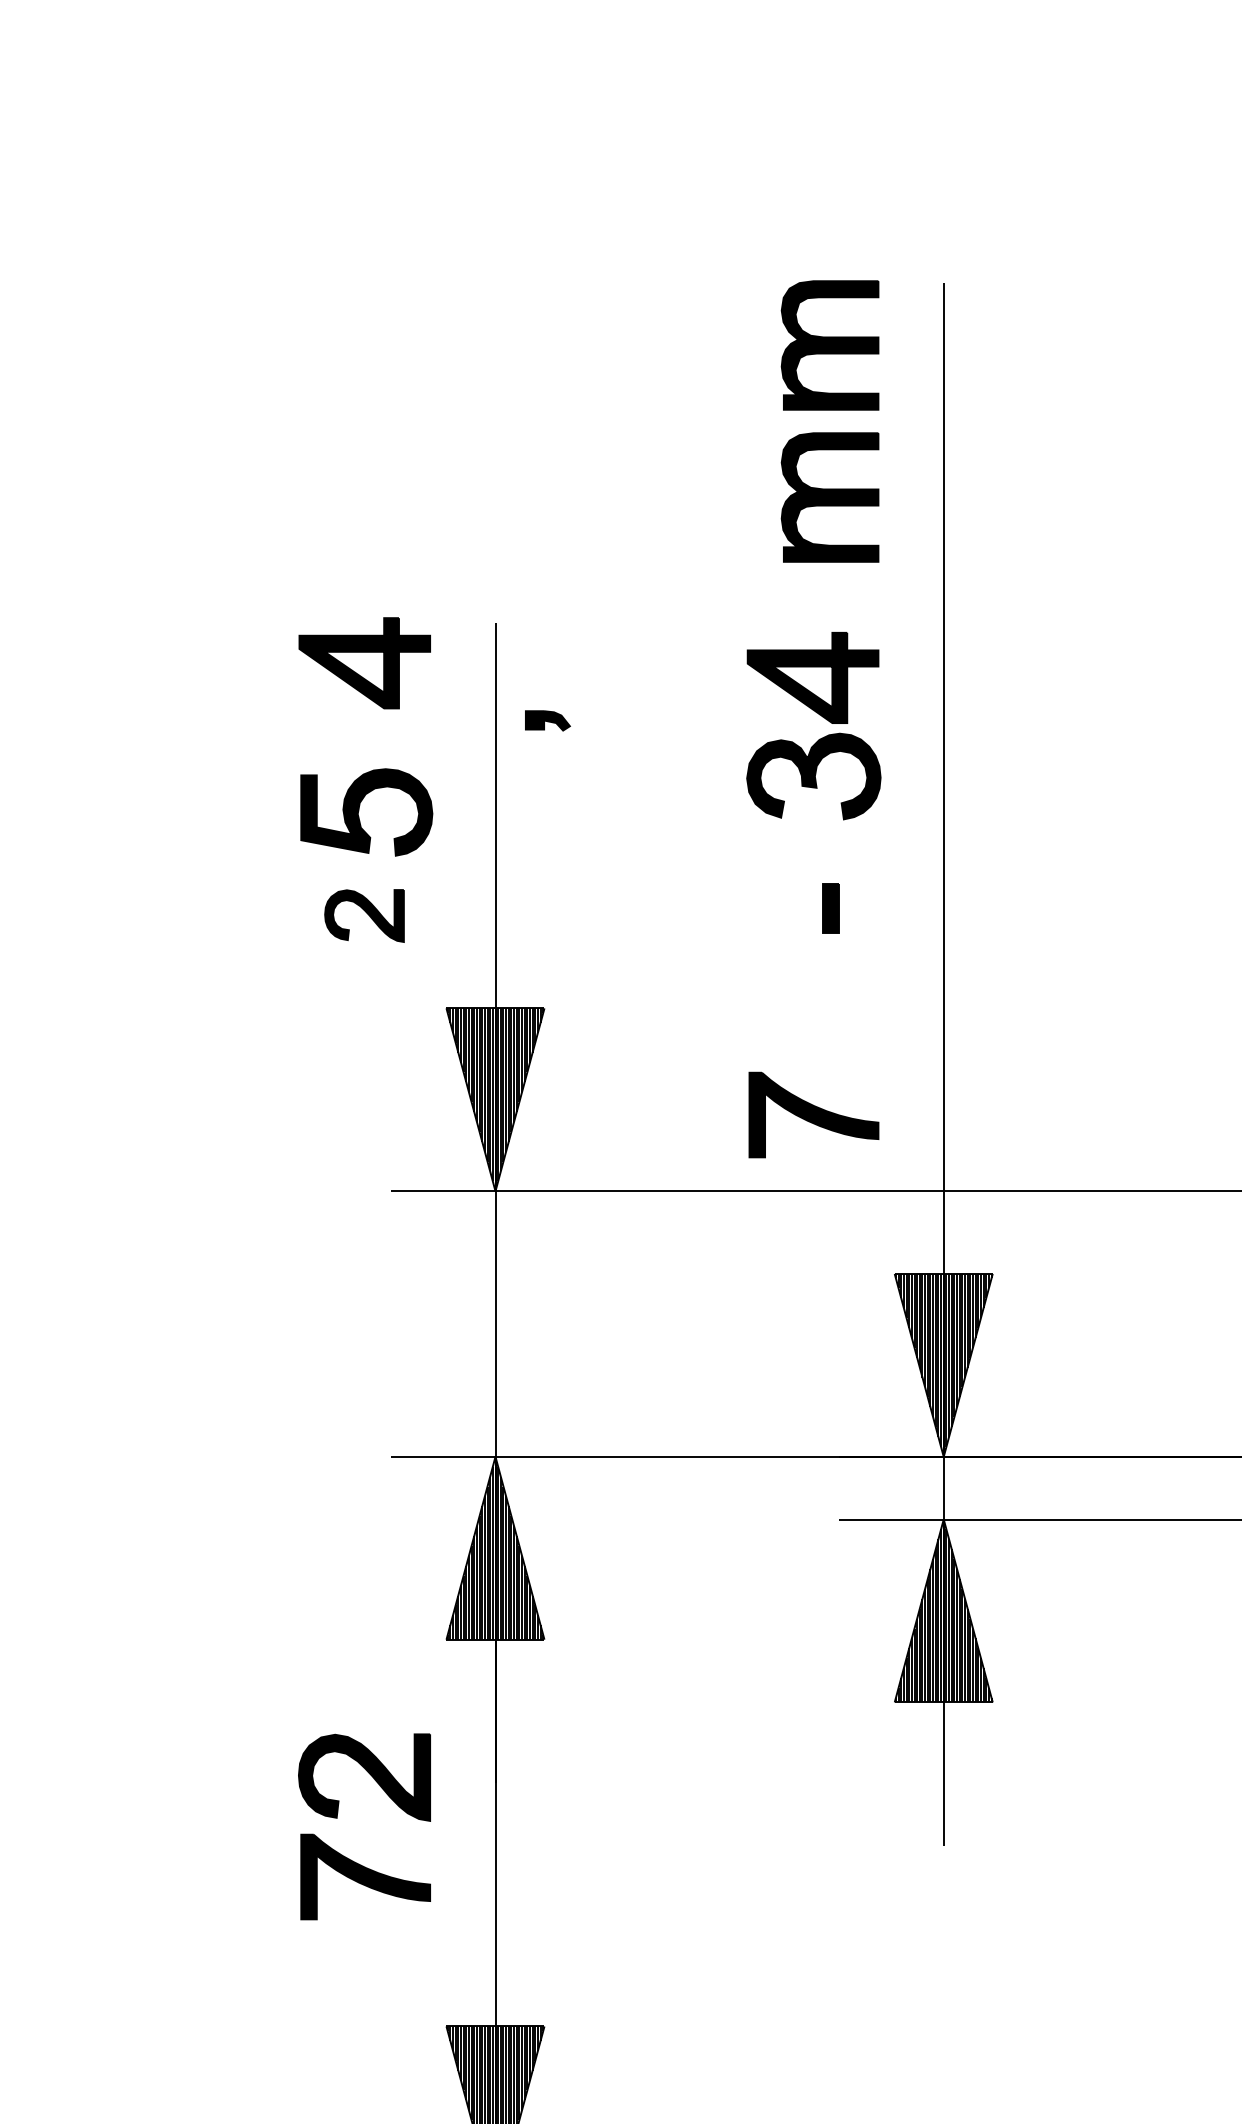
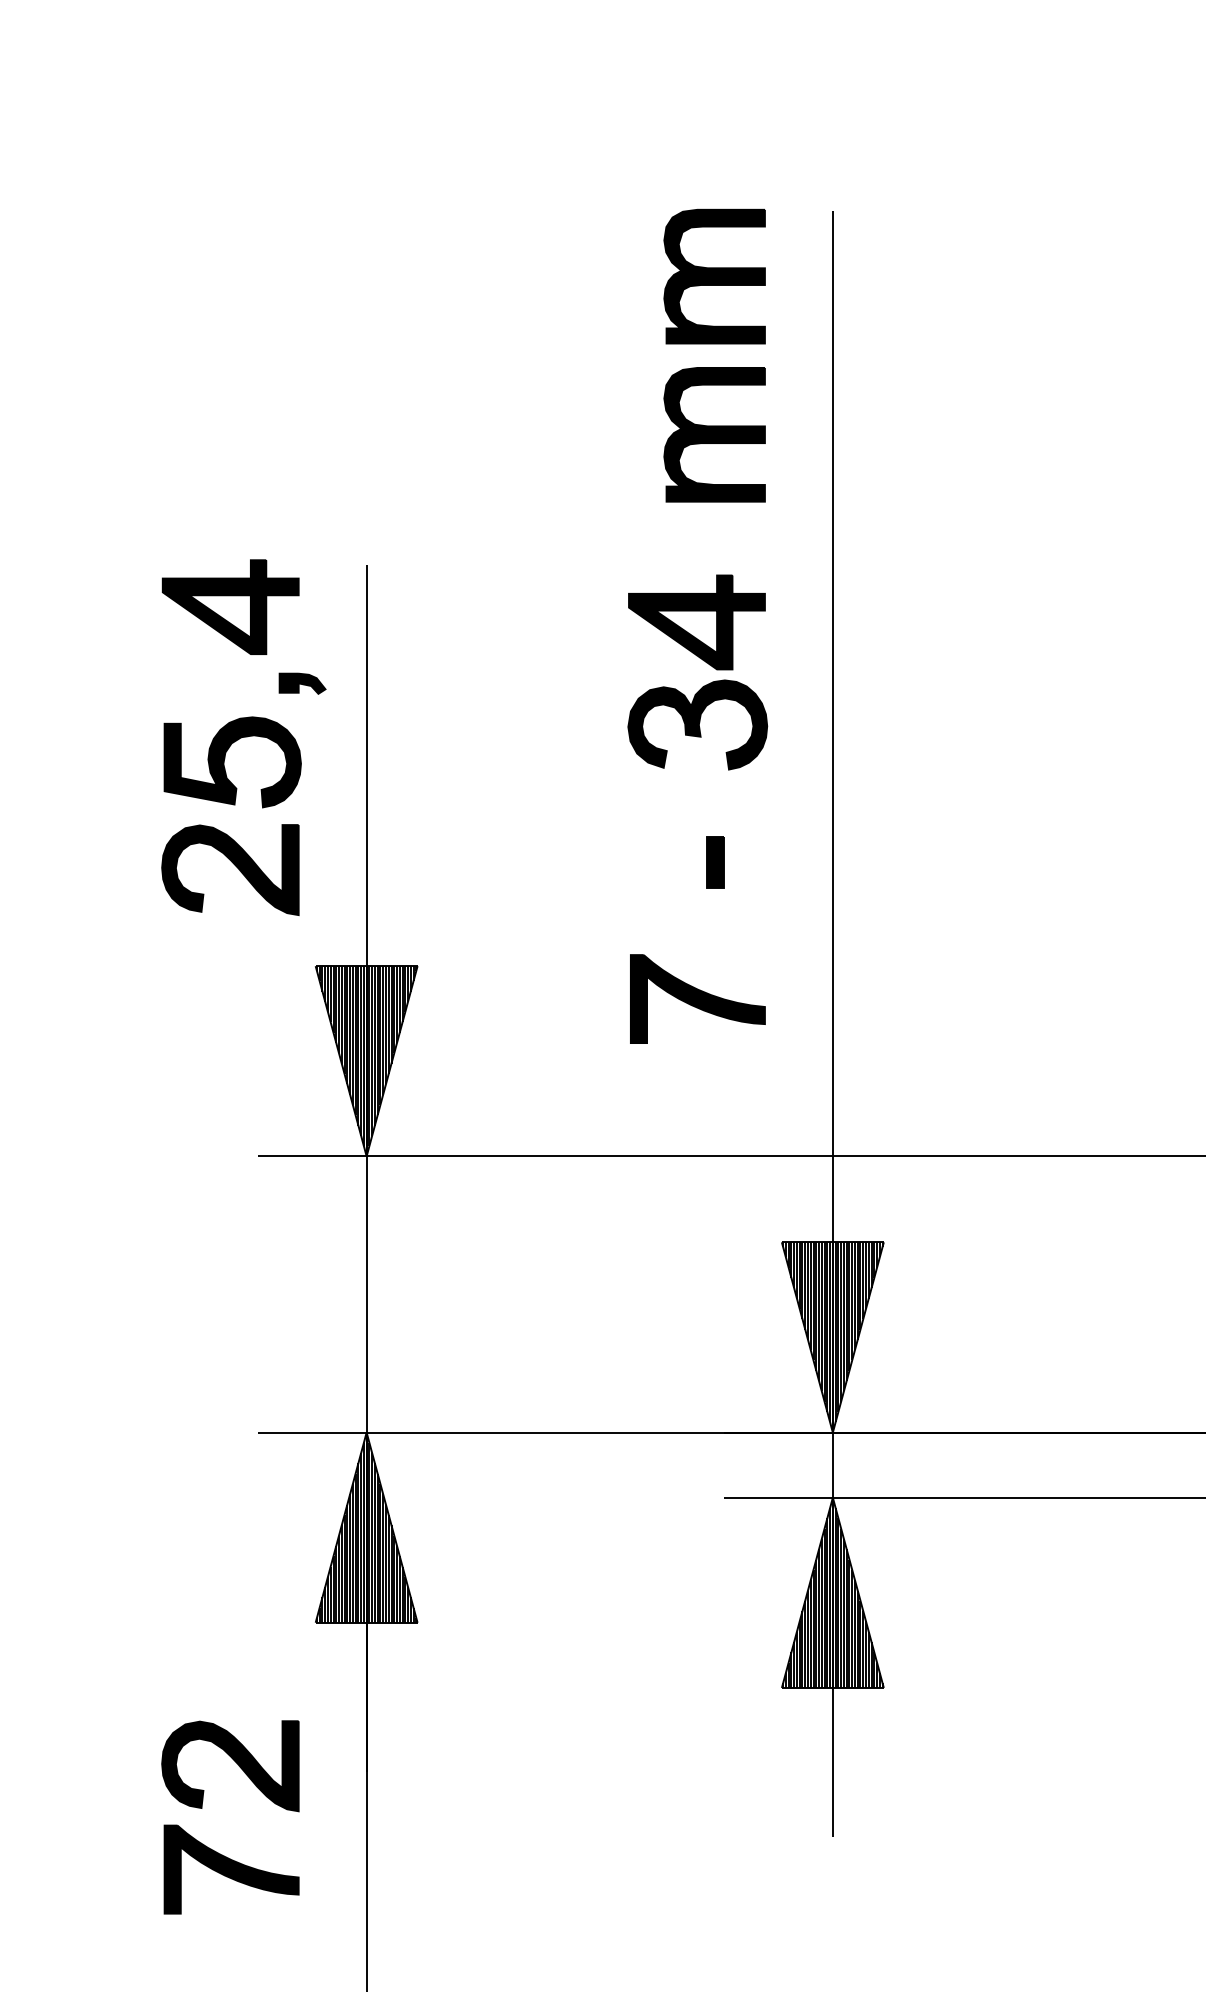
part: (547, 720) -> (302, 683), moved
part: (364, 915) -> (230, 869), size x1.67
part: (813, 1114) -> (697, 998), moved

